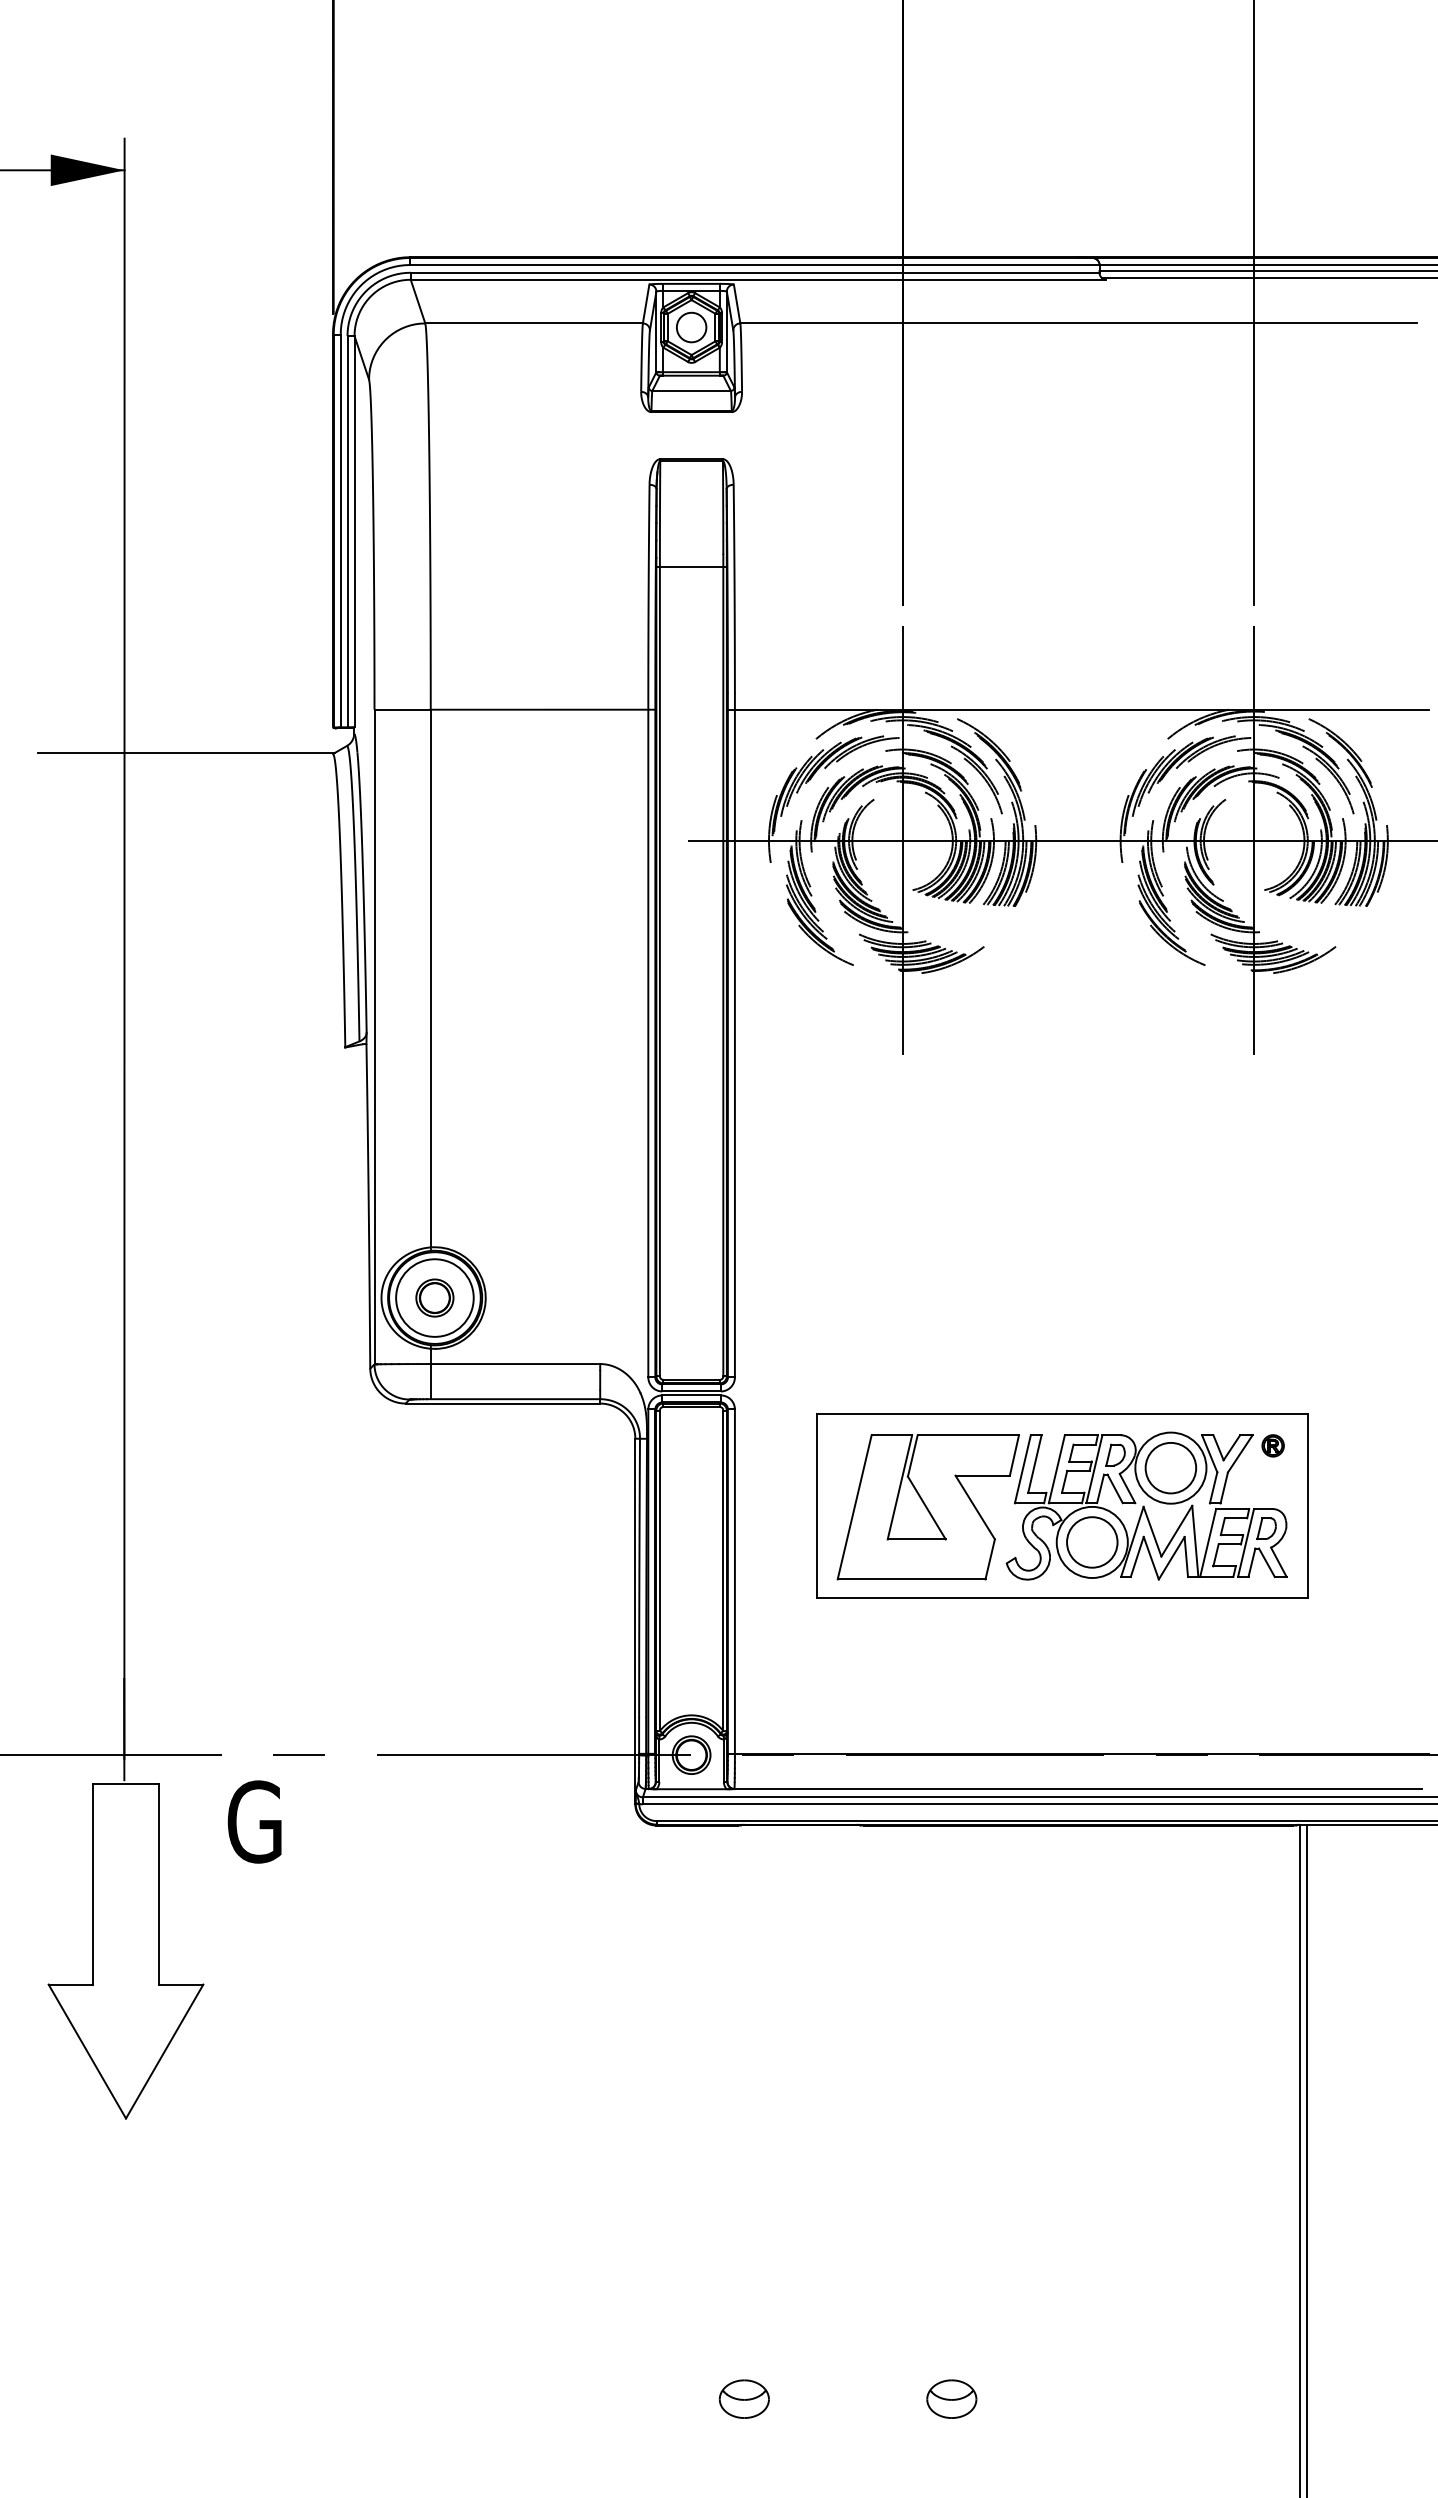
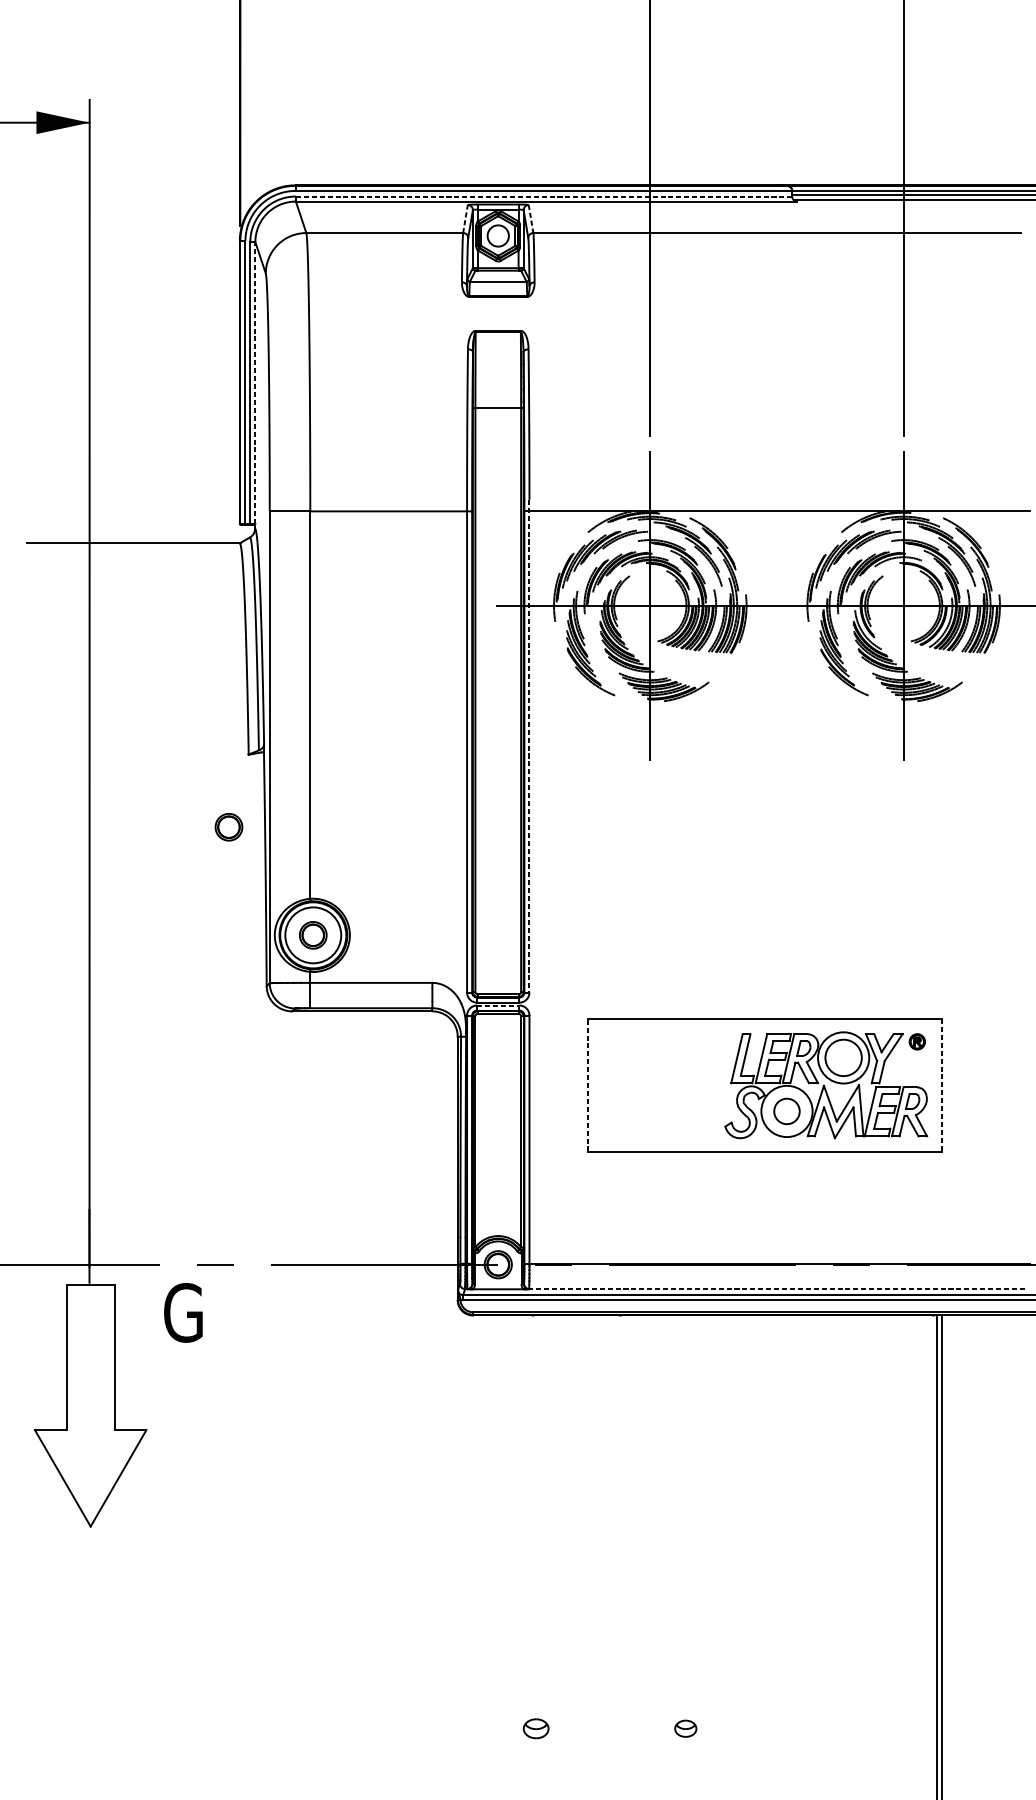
line: (755, 272) -> (544, 196), solid -> dashed
line: (646, 304) -> (465, 219), solid -> dashed
line: (737, 304) -> (531, 219), solid -> dashed
line: (354, 531) -> (255, 382), solid -> dashed
line: (734, 1035) -> (529, 746), solid -> dashed
part: (317, 1147) -> (228, 826), added
line: (692, 1395) -> (498, 1005), solid -> dashed
line: (816, 1506) -> (588, 1085), solid -> dashed
line: (1307, 1506) -> (942, 1085), solid -> dashed
part: (927, 1507) -> (668, 1086), removed
circle: (1092, 1542) -> (787, 1111), size x0.7
line: (1078, 1788) -> (777, 1288), solid -> dashed
part: (743, 2398) -> (535, 1728), size x0.7
part: (951, 2398) -> (685, 1728), size x0.6

